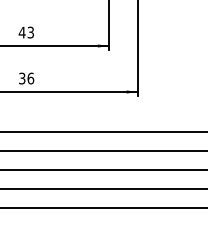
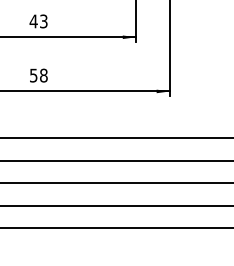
text: (26, 78) -> (38, 75), 36 -> 58

